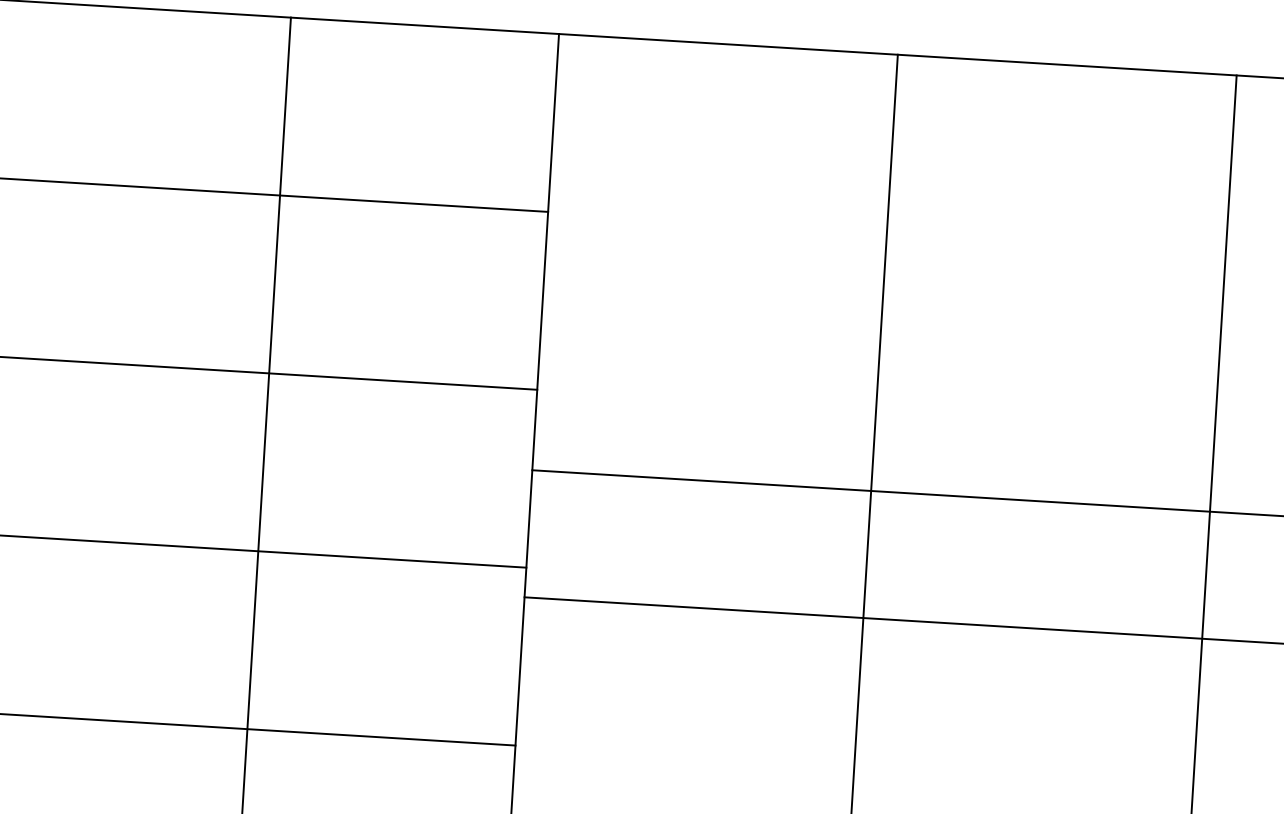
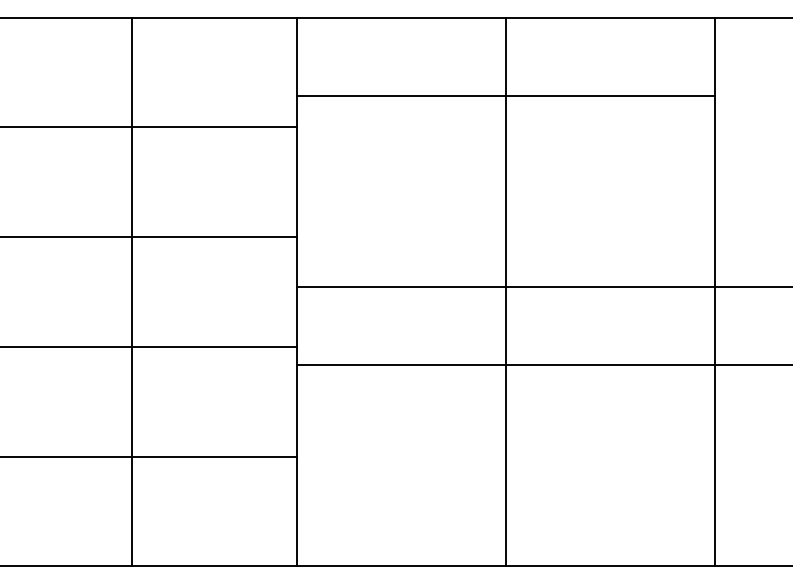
line: (890, 182) -> (506, 96), added

